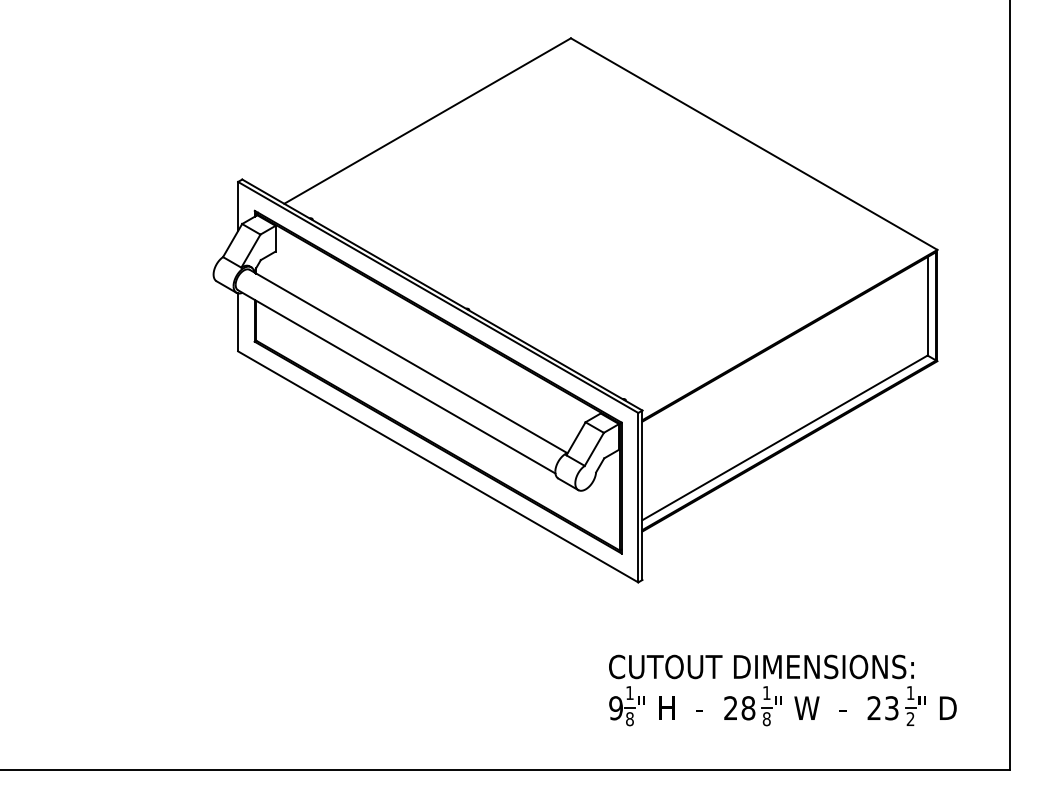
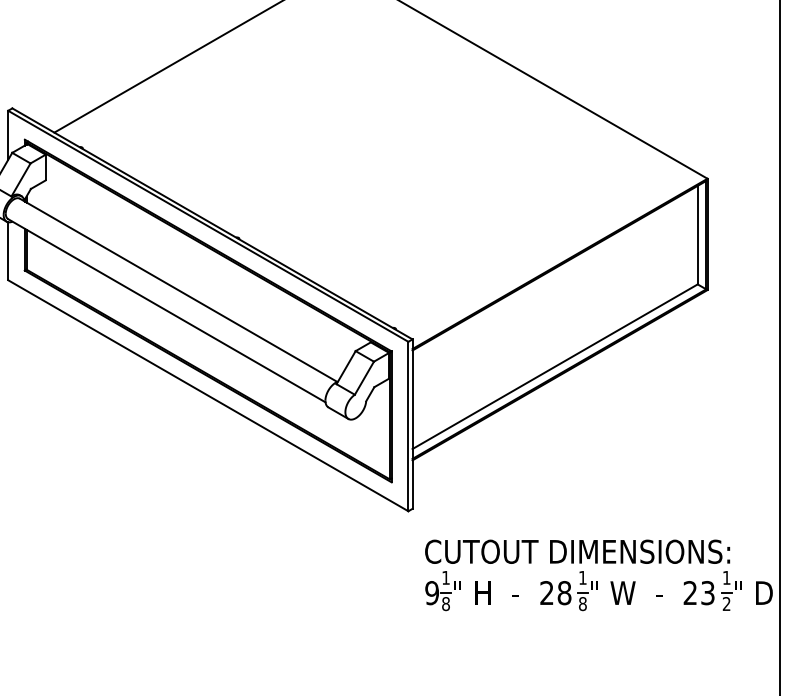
part: (781, 696) -> (597, 581), moved

